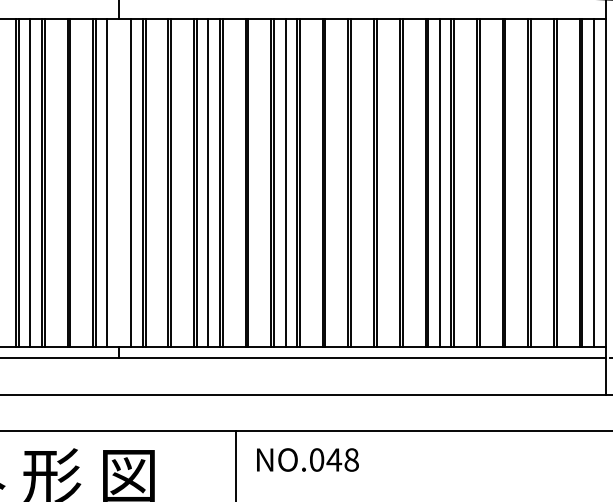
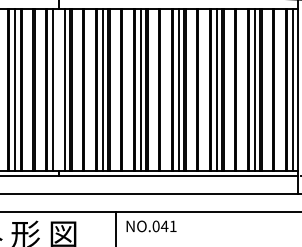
line: (362, 181) -> (178, 89), added
line: (516, 181) -> (254, 89), added
text: (350, 460) -> (172, 226), NO.048 -> NO.041

